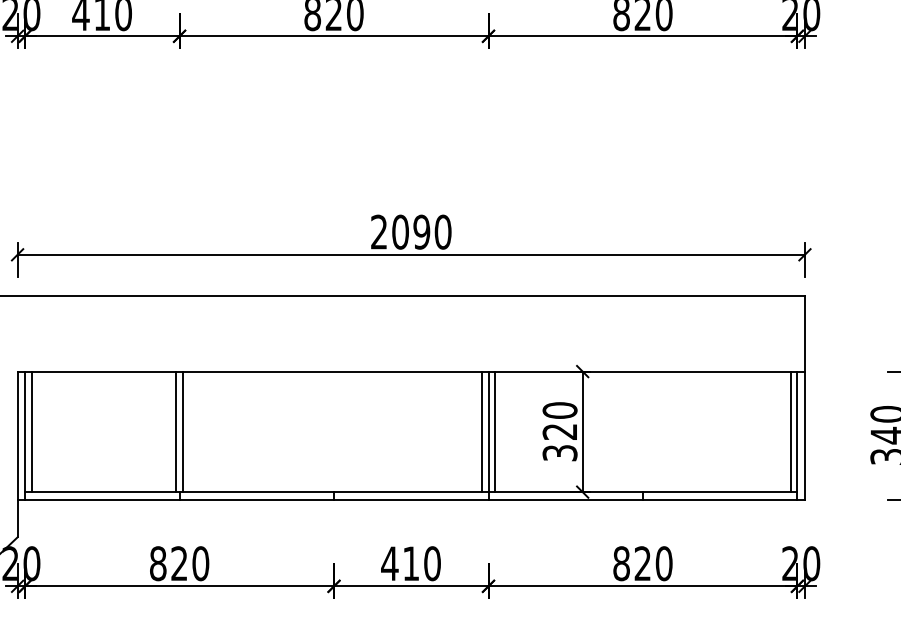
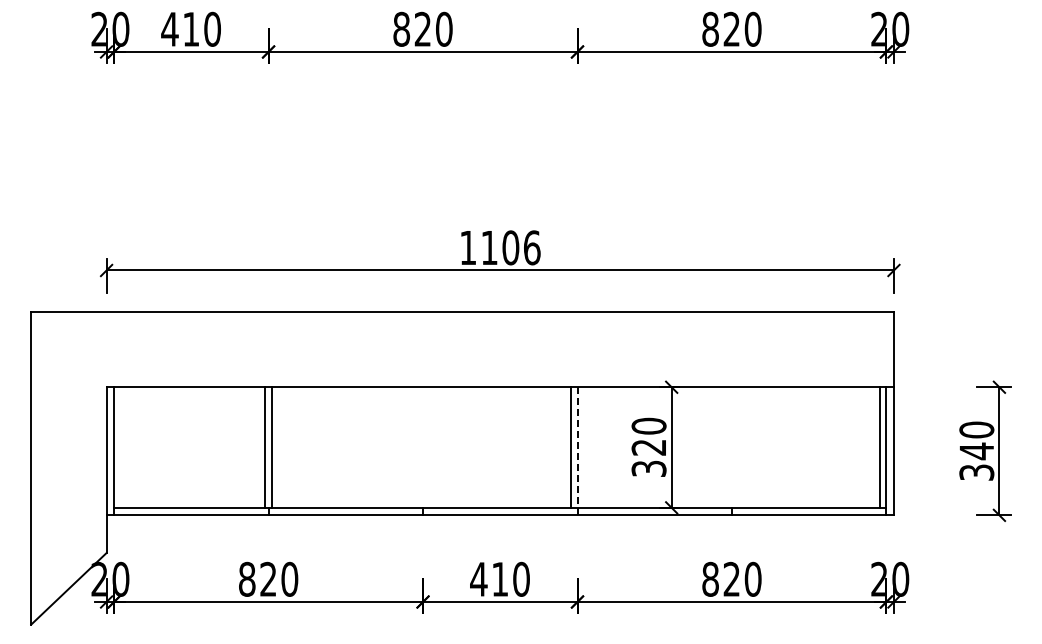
text: (411, 231) -> (500, 247), 2090 -> 1106
line: (31, 431) -> (120, 447), removed
line: (495, 431) -> (584, 447), removed
line: (488, 434) -> (577, 450), solid -> dashed

